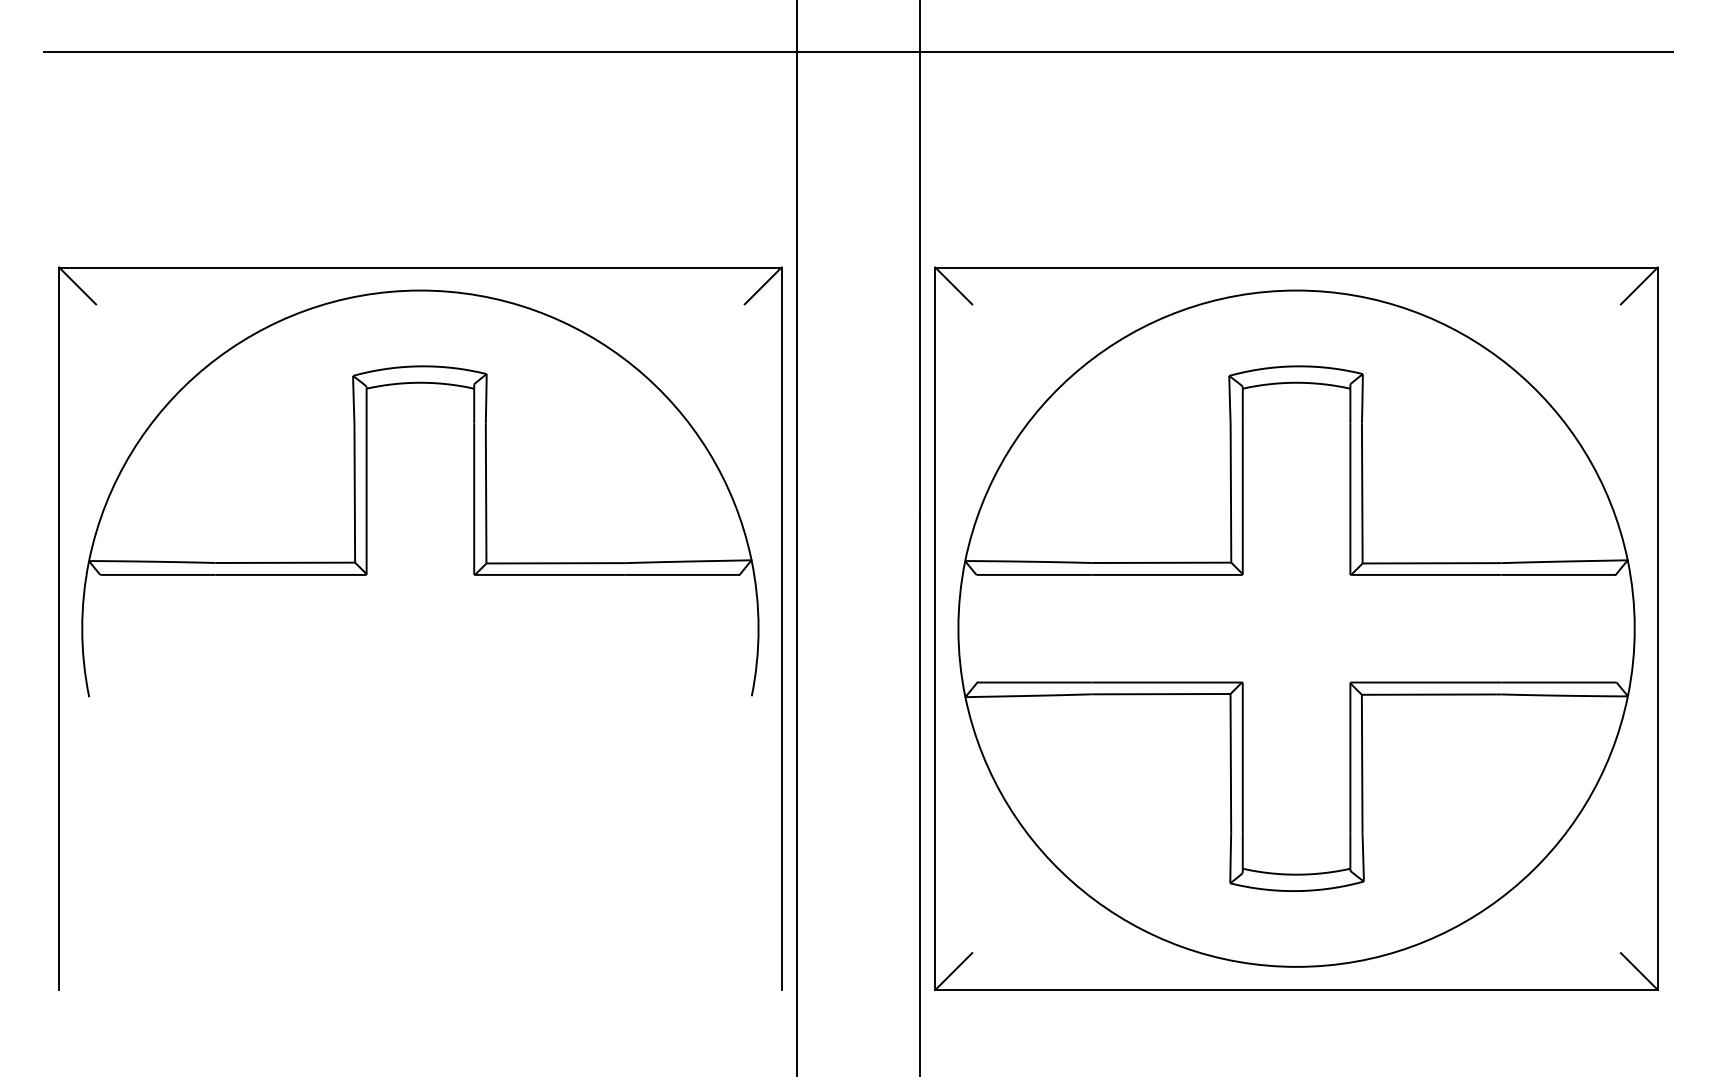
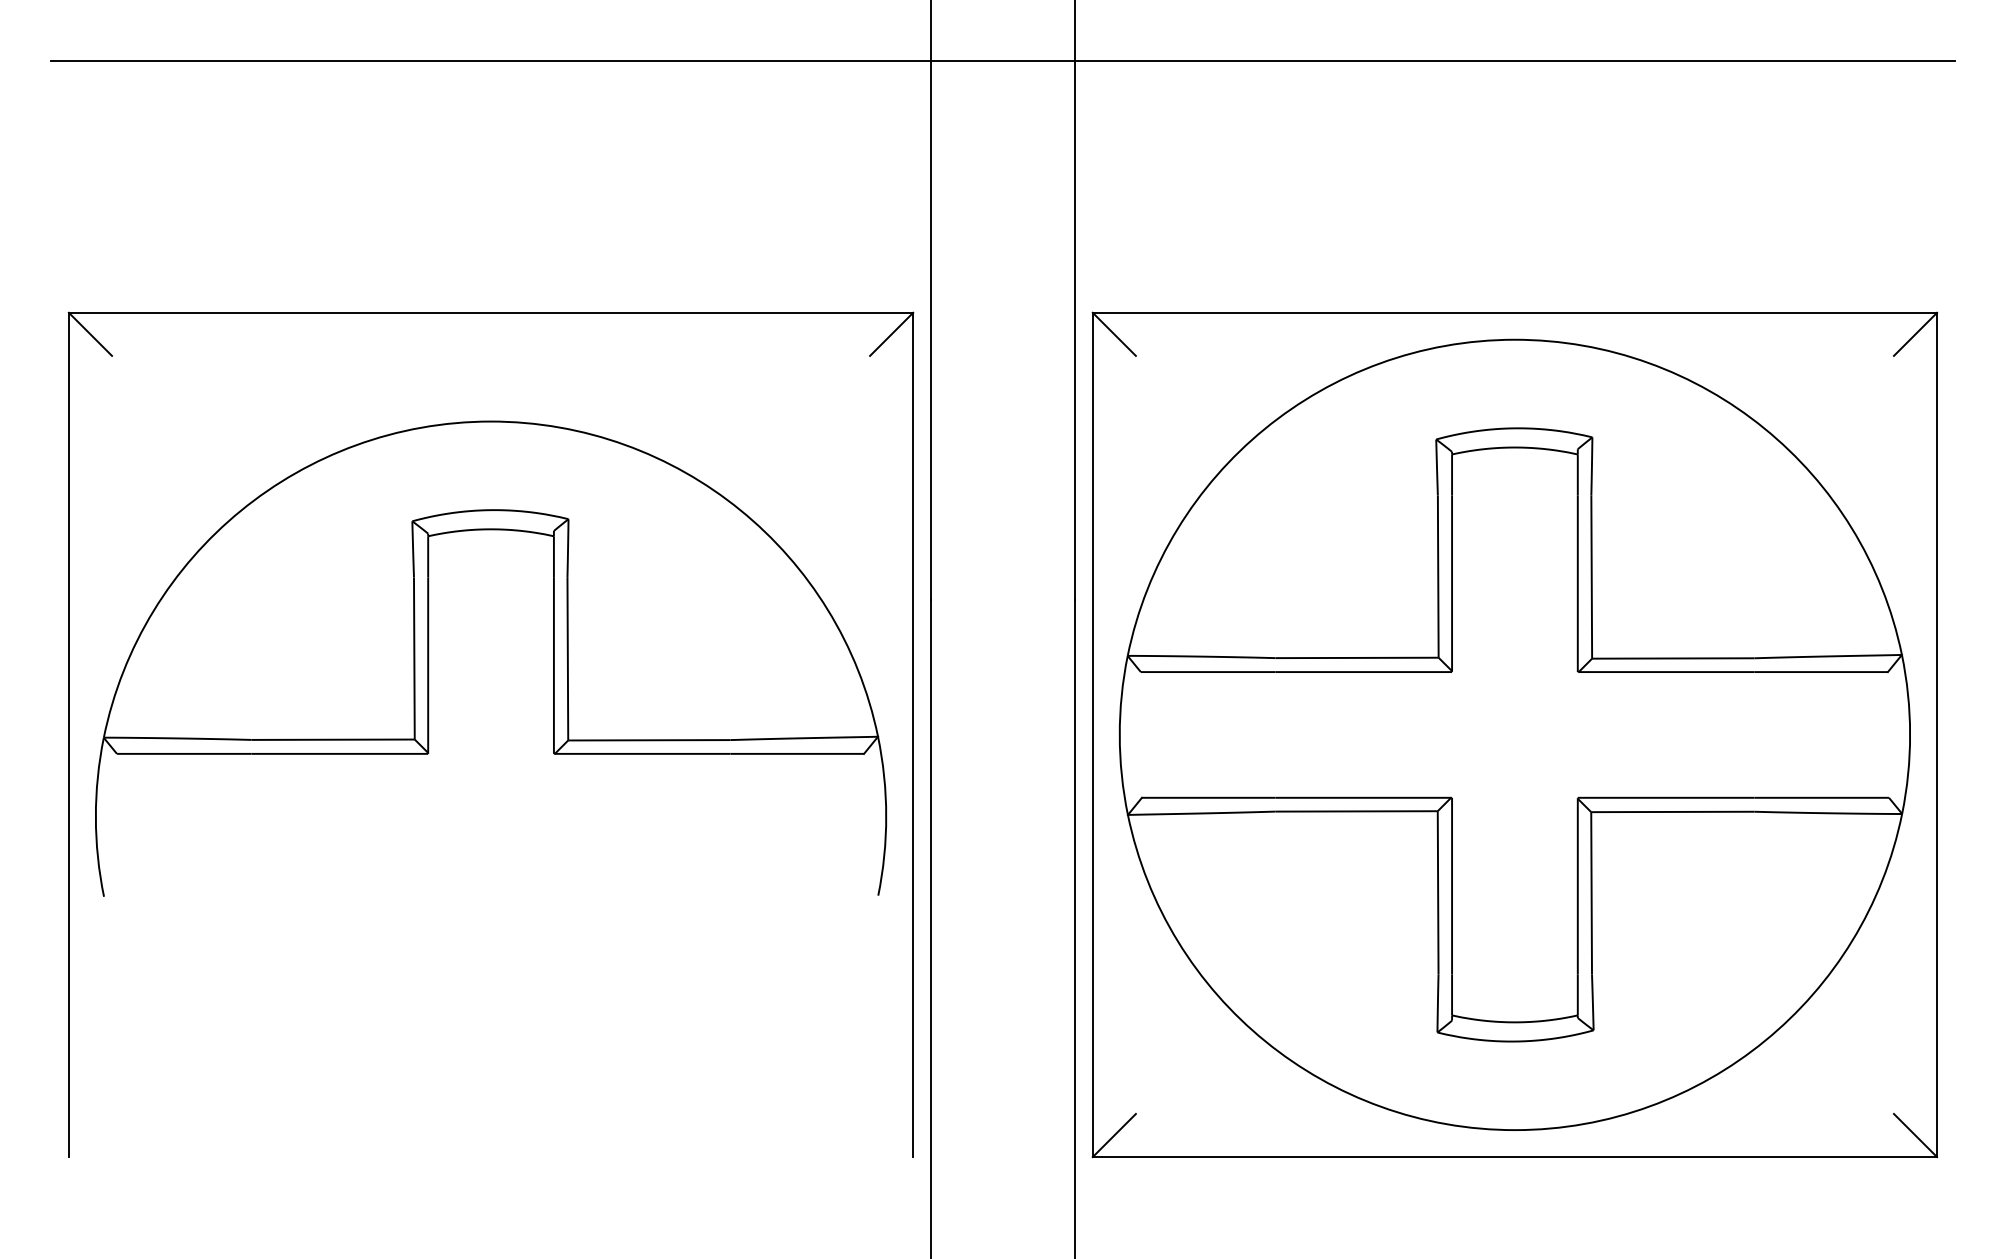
part: (367, 493) -> (429, 658), moved

